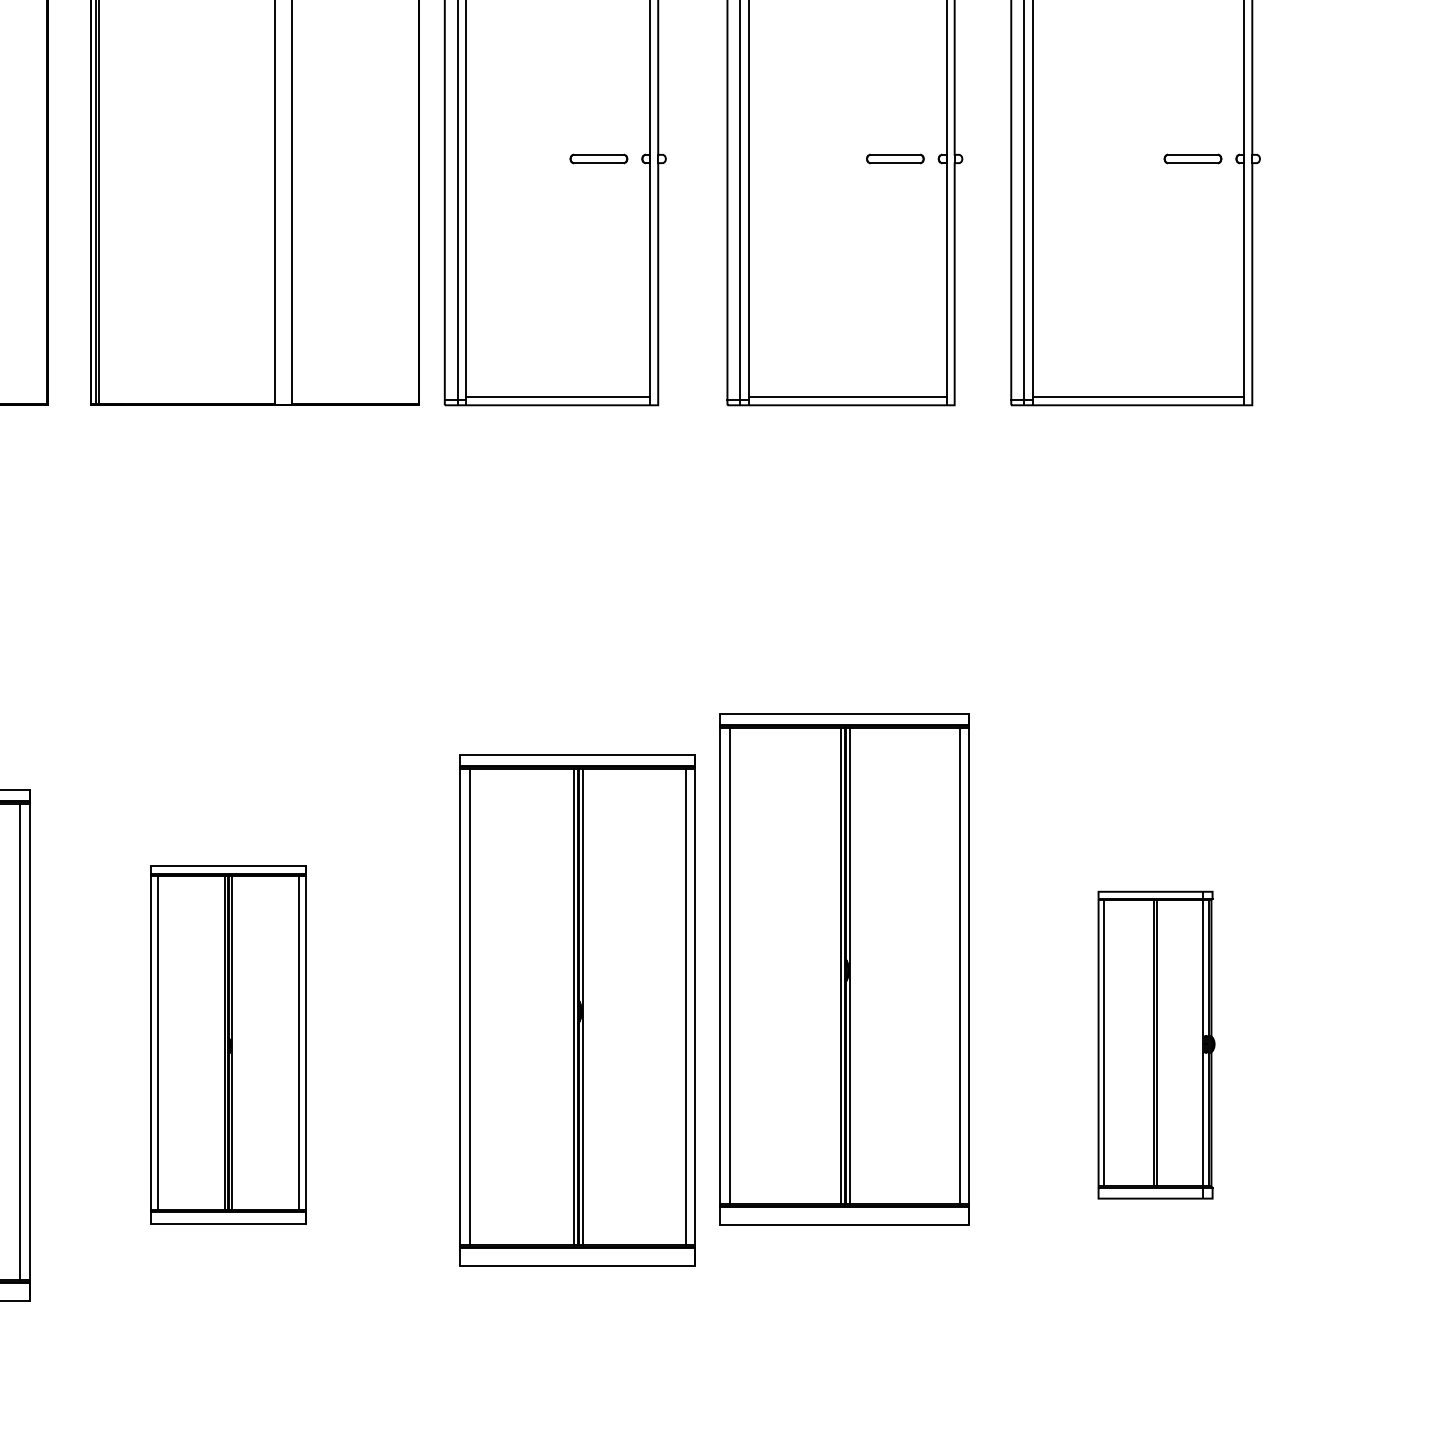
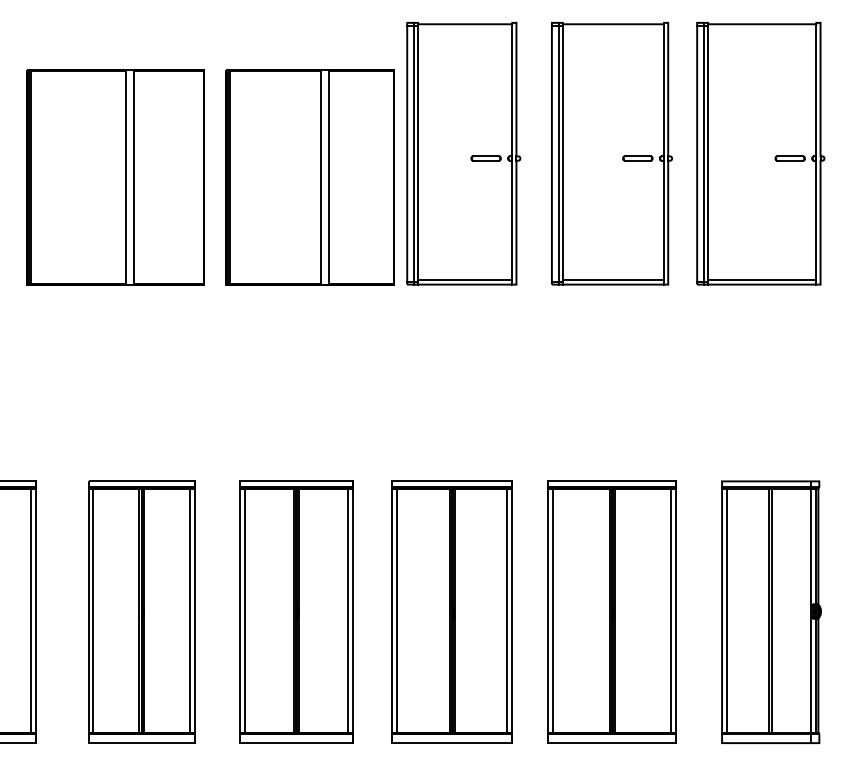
part: (843, 967) -> (611, 611), moved
part: (576, 1008) -> (451, 611), moved
part: (228, 1043) -> (296, 611), size x1.43
part: (1156, 1043) -> (771, 611), size x1.67

